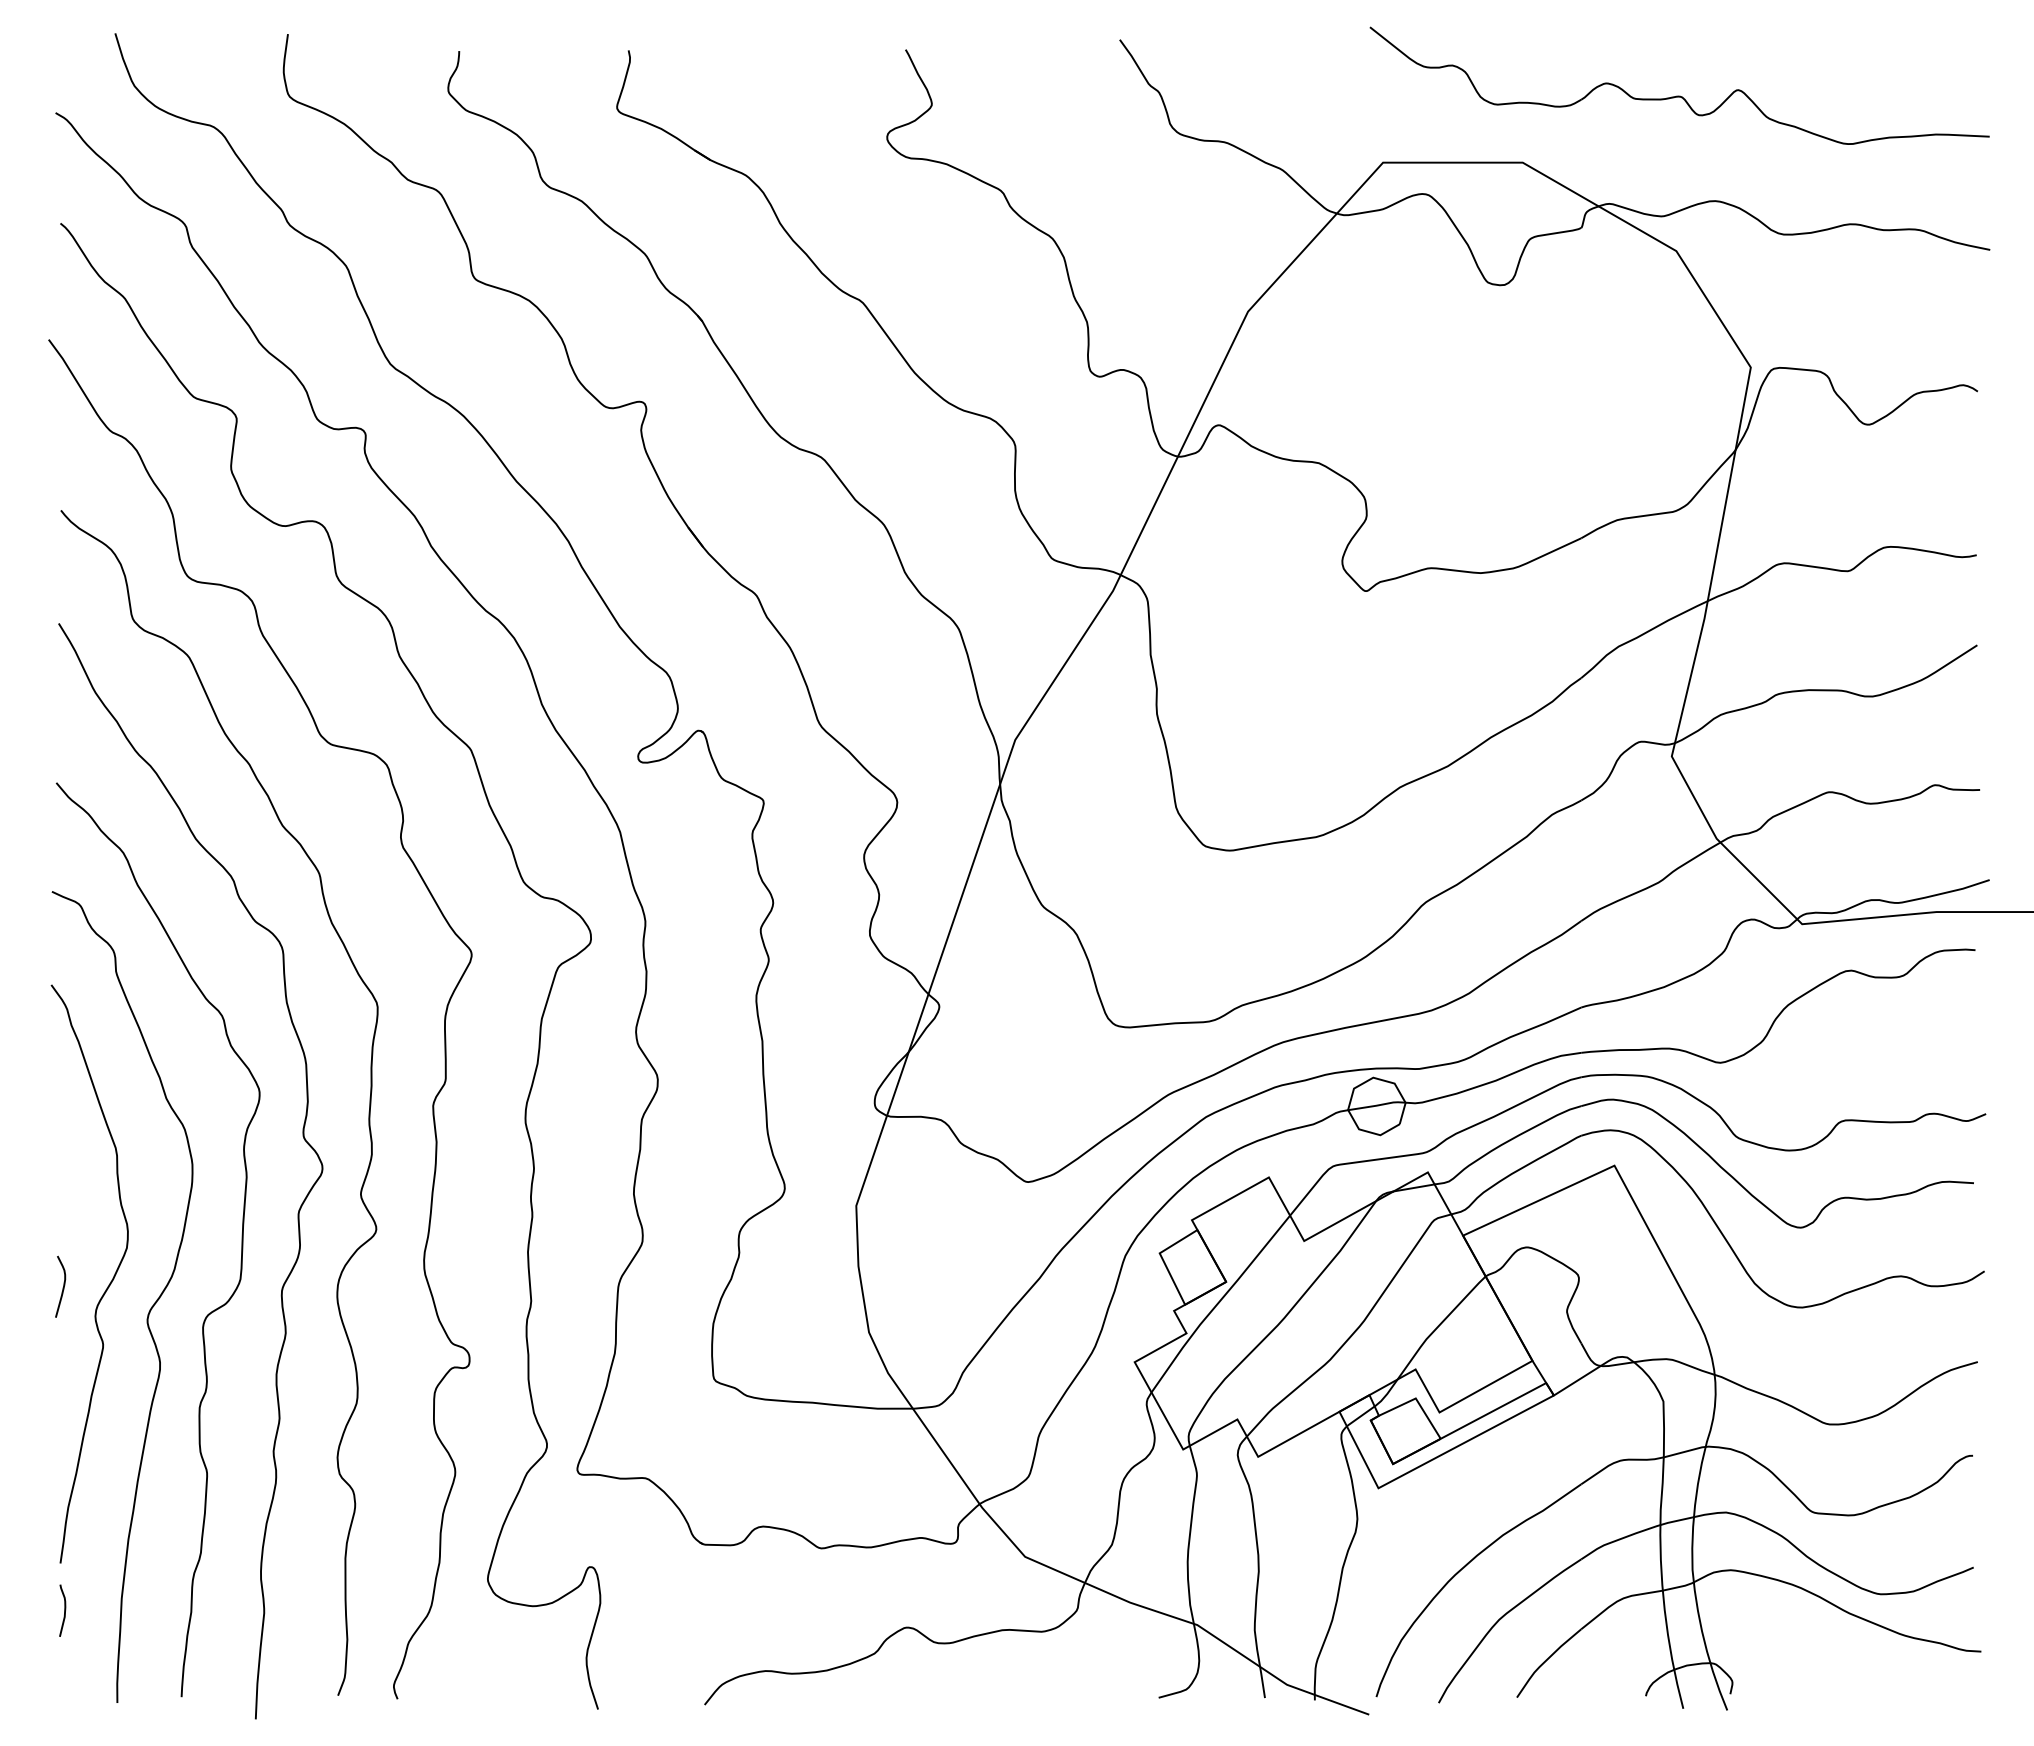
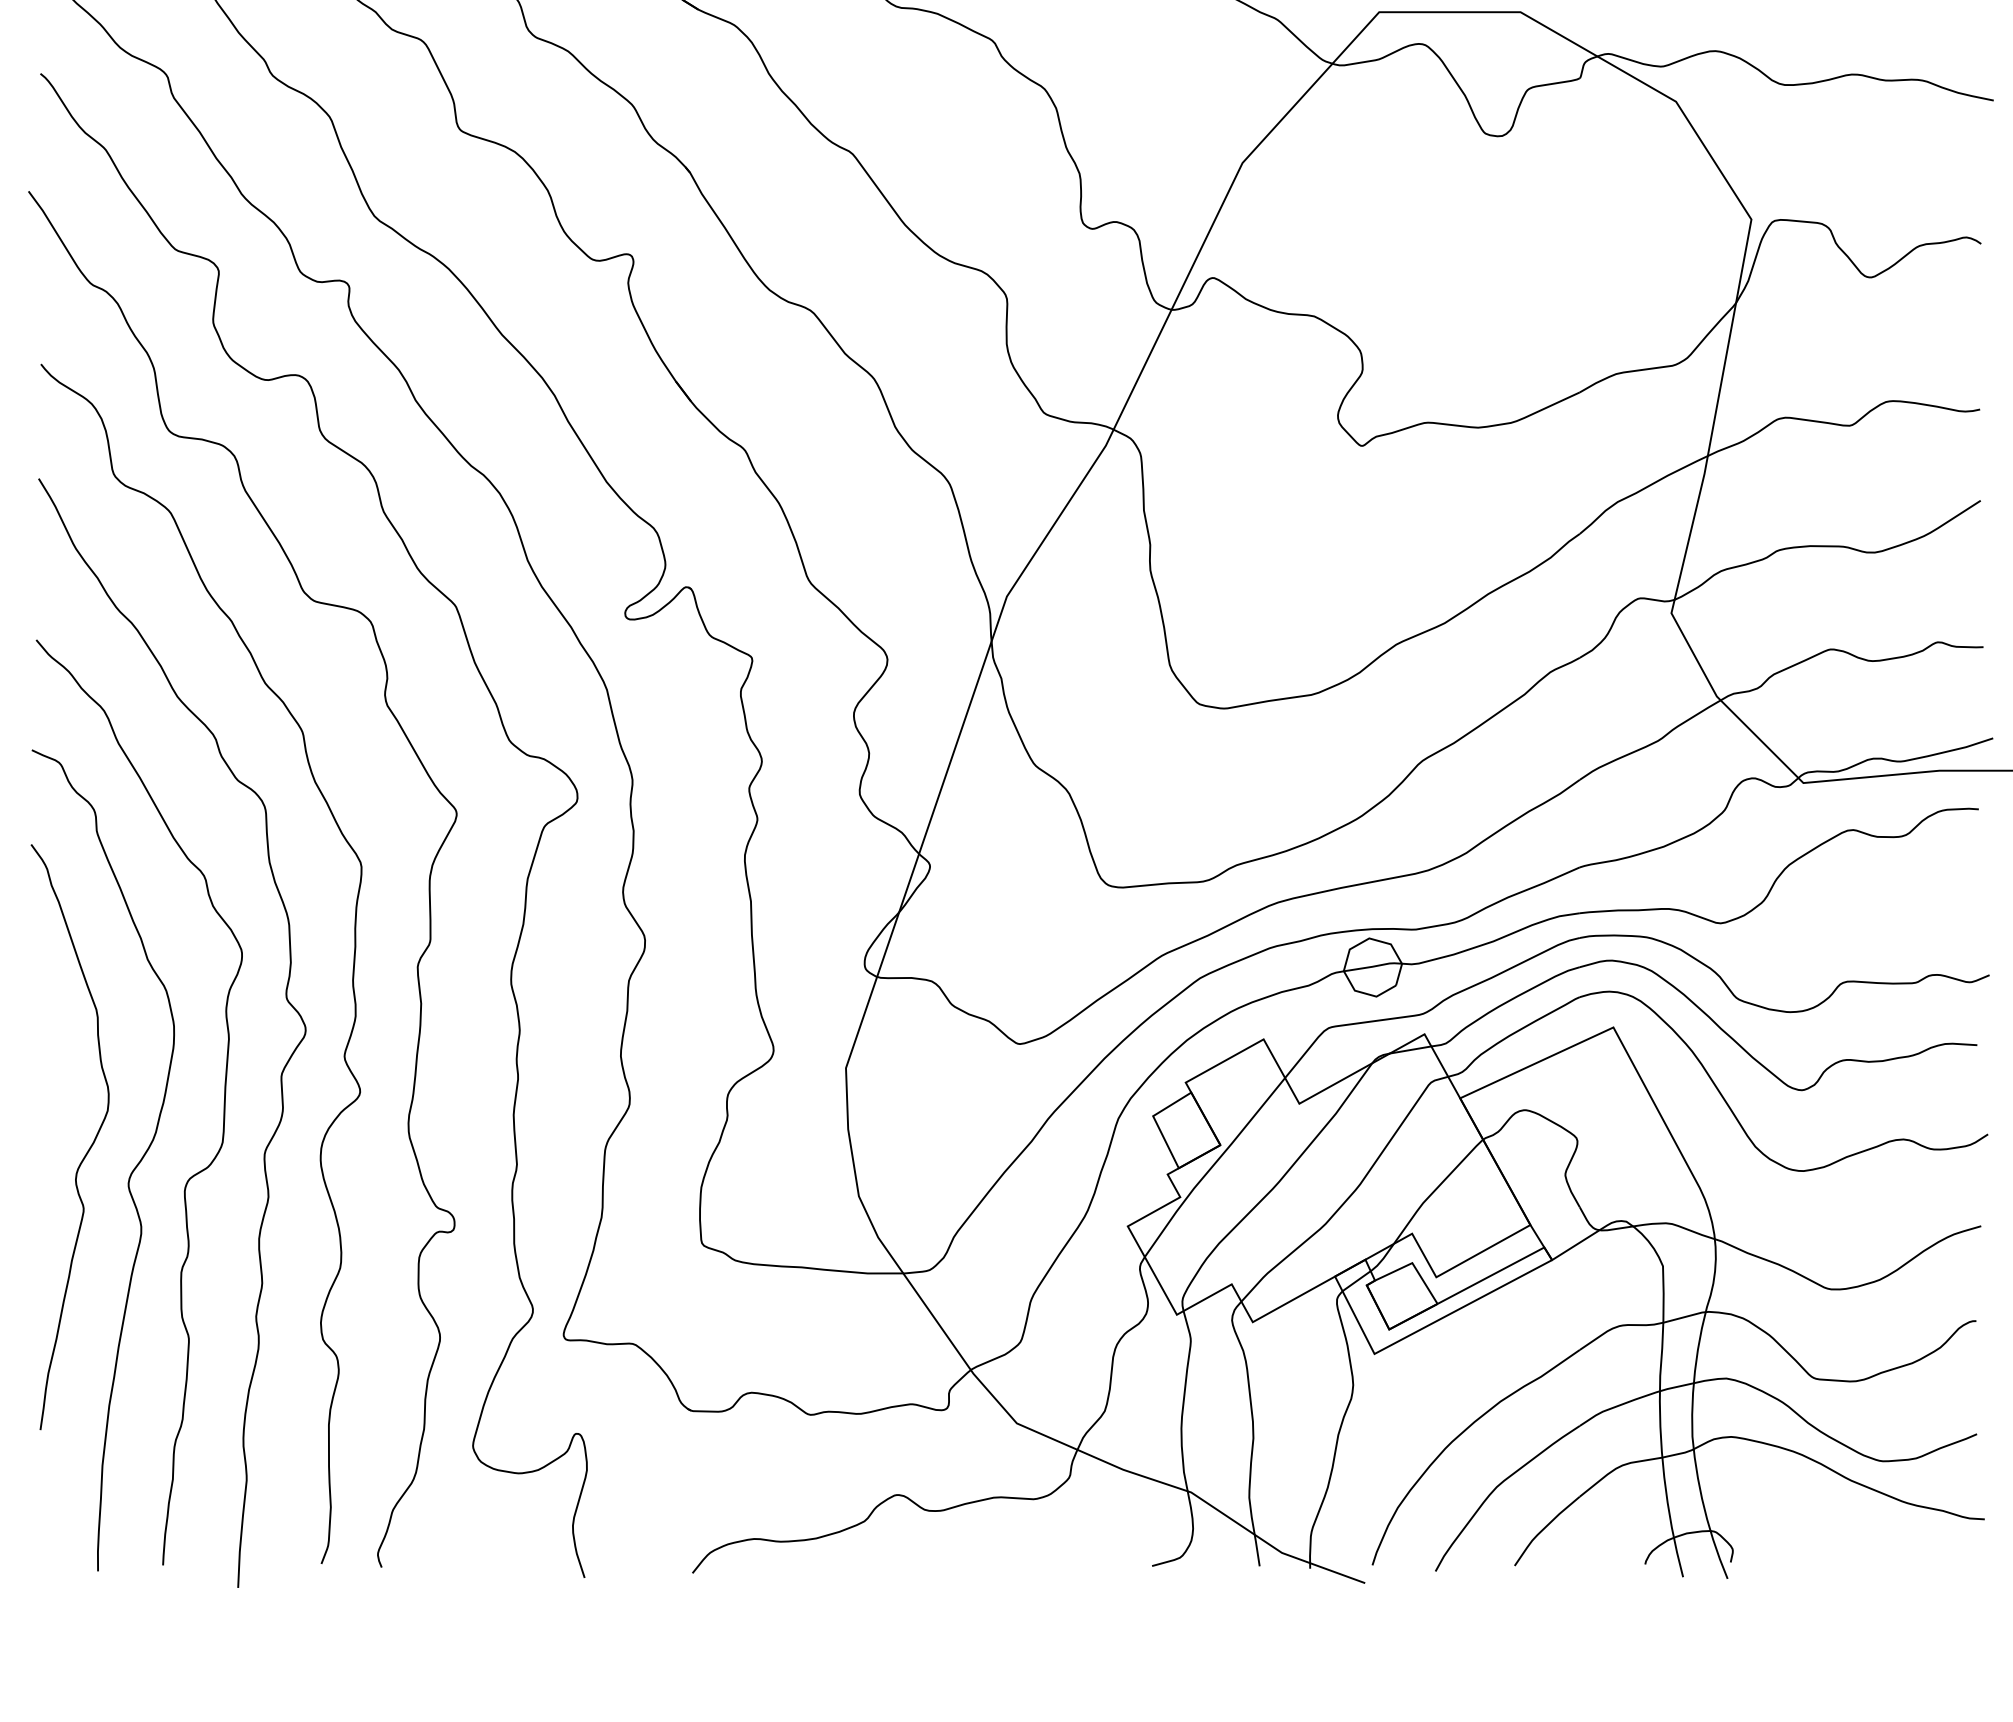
curve: (62, 1287) -> (42, 1150), removed
curve: (64, 1610) -> (44, 1477), removed

